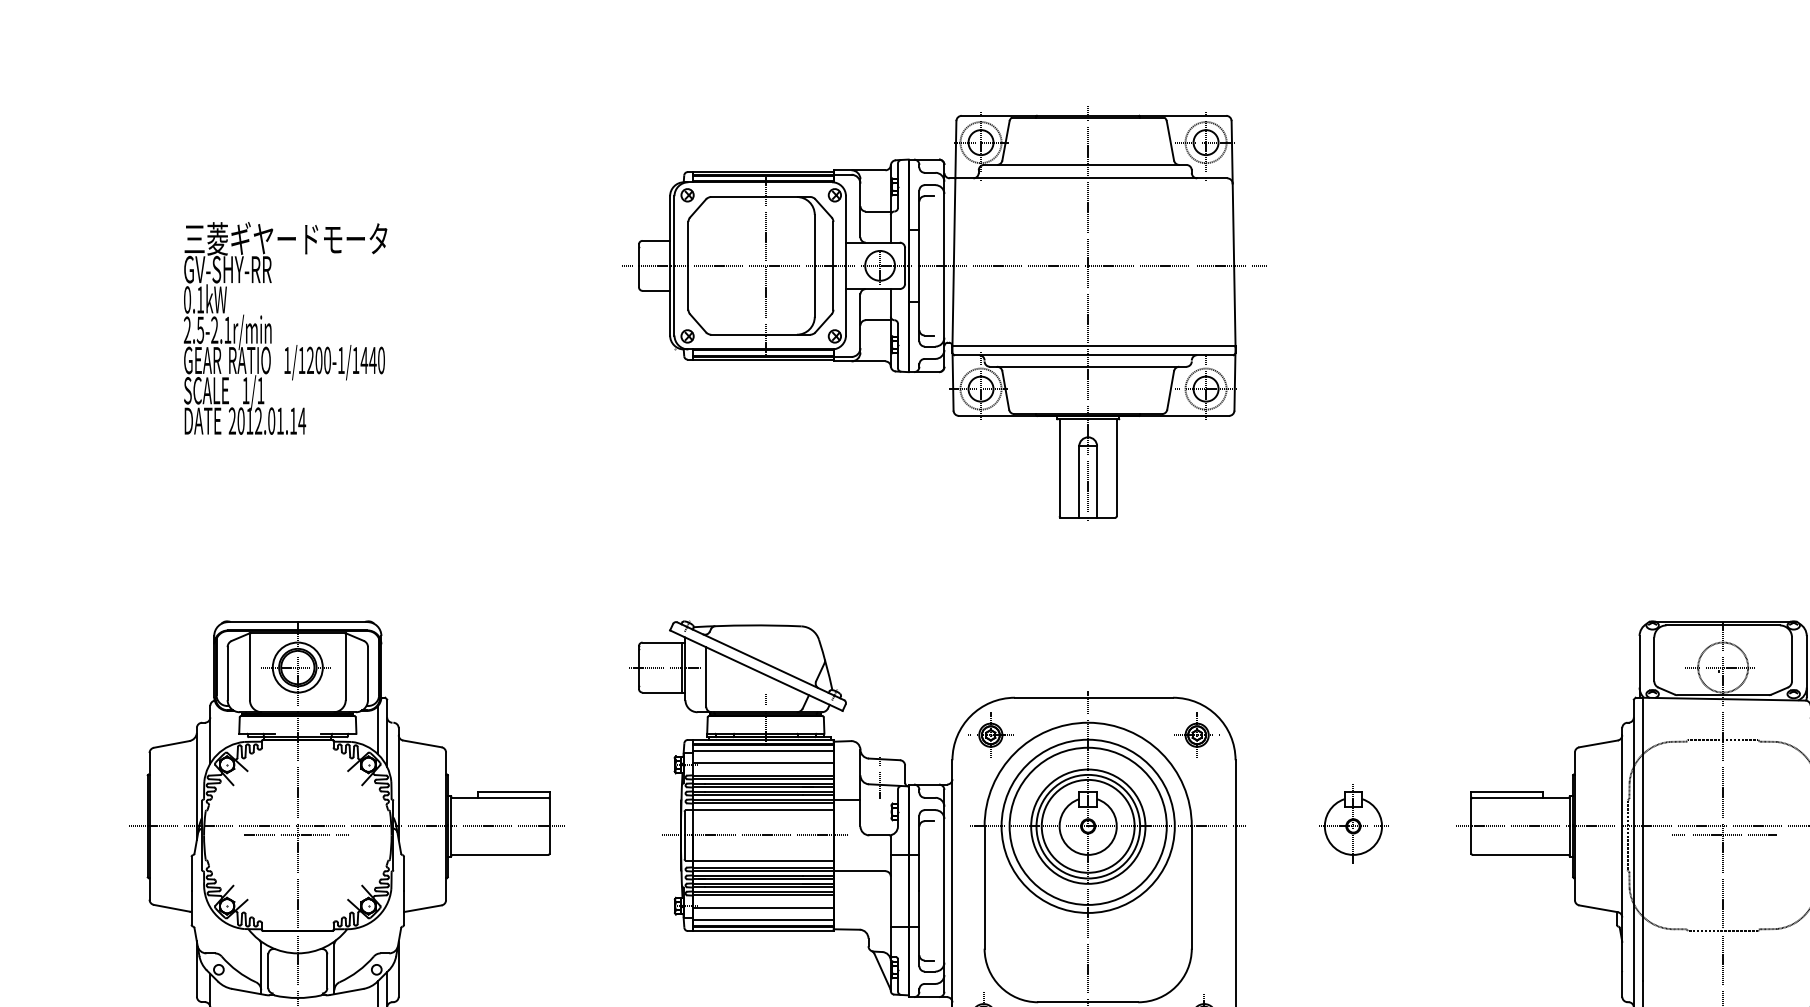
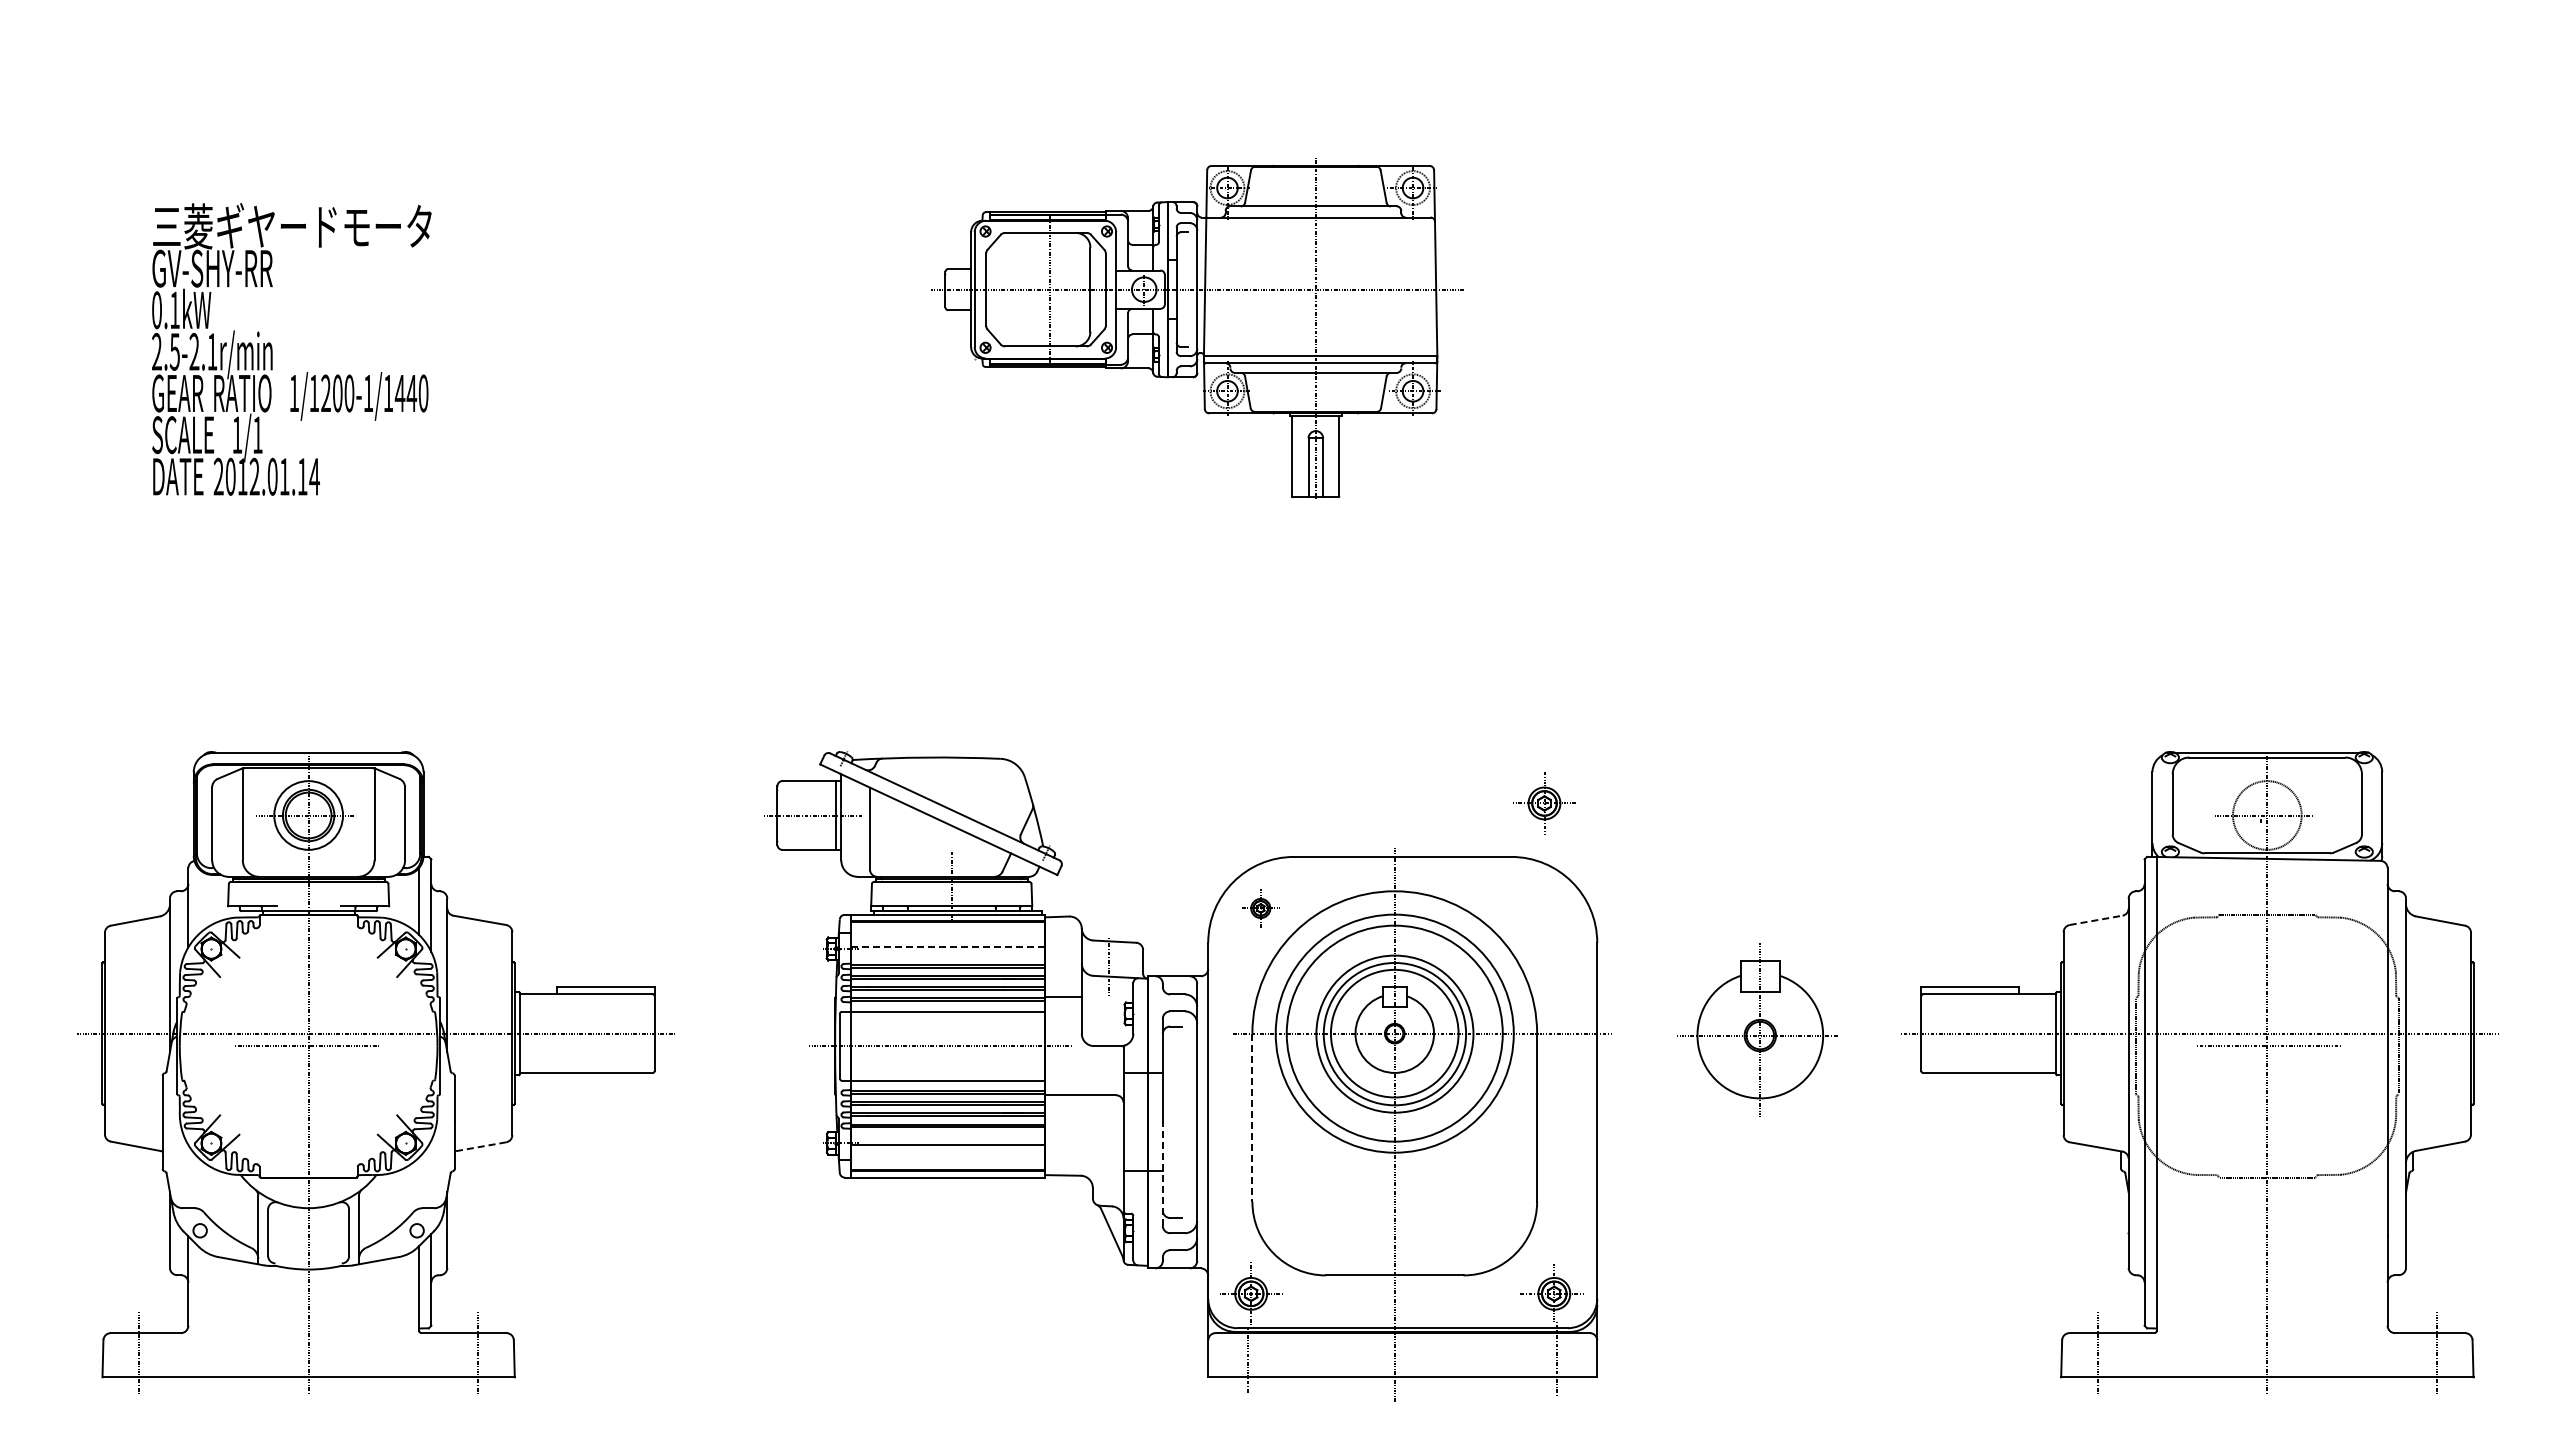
part: (944, 313) -> (1197, 328), size x0.6
part: (990, 735) -> (1260, 908), size x0.6
part: (1197, 735) -> (1544, 803), moved
line: (1598, 744) -> (2096, 920), solid -> dashed
line: (763, 751) -> (948, 930), removed
line: (763, 762) -> (948, 946), solid -> dashed
part: (1352, 824) -> (1757, 1030), size x1.6
line: (984, 888) -> (1252, 1118), solid -> dashed
line: (422, 908) -> (480, 1146), solid -> dashed
line: (763, 920) -> (948, 1162), removed
line: (919, 928) -> (1162, 1174), solid -> dashed

